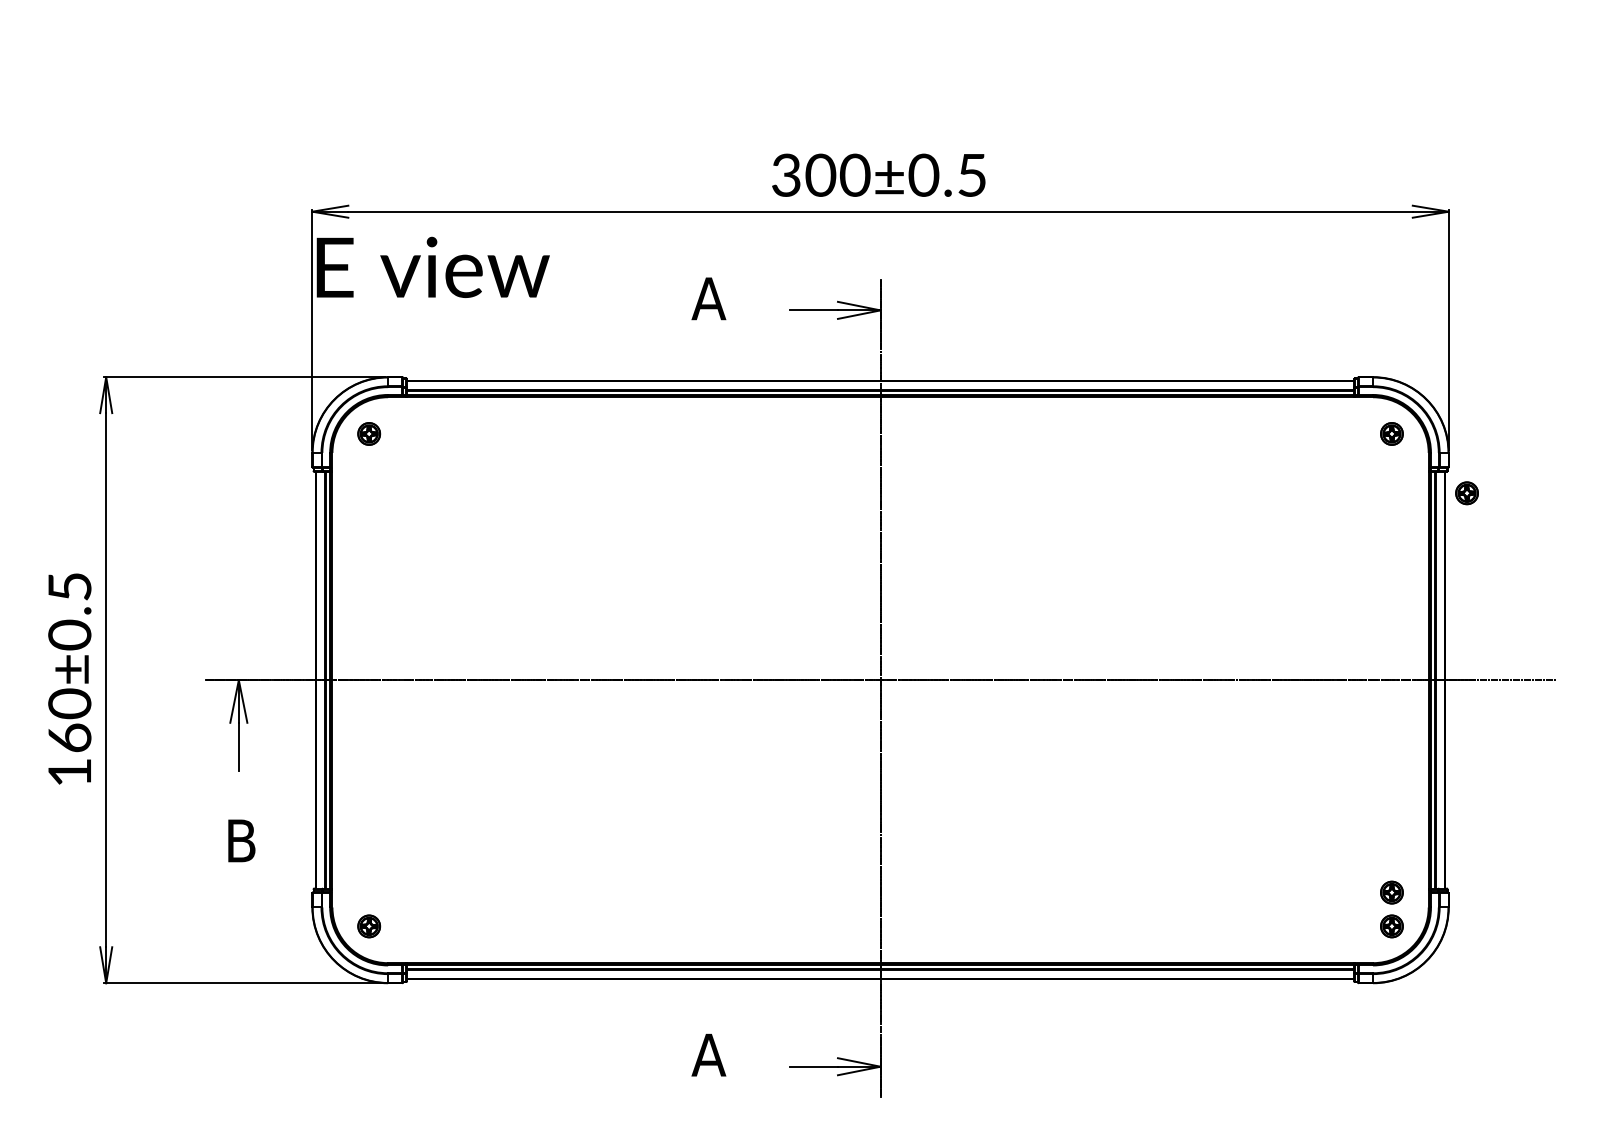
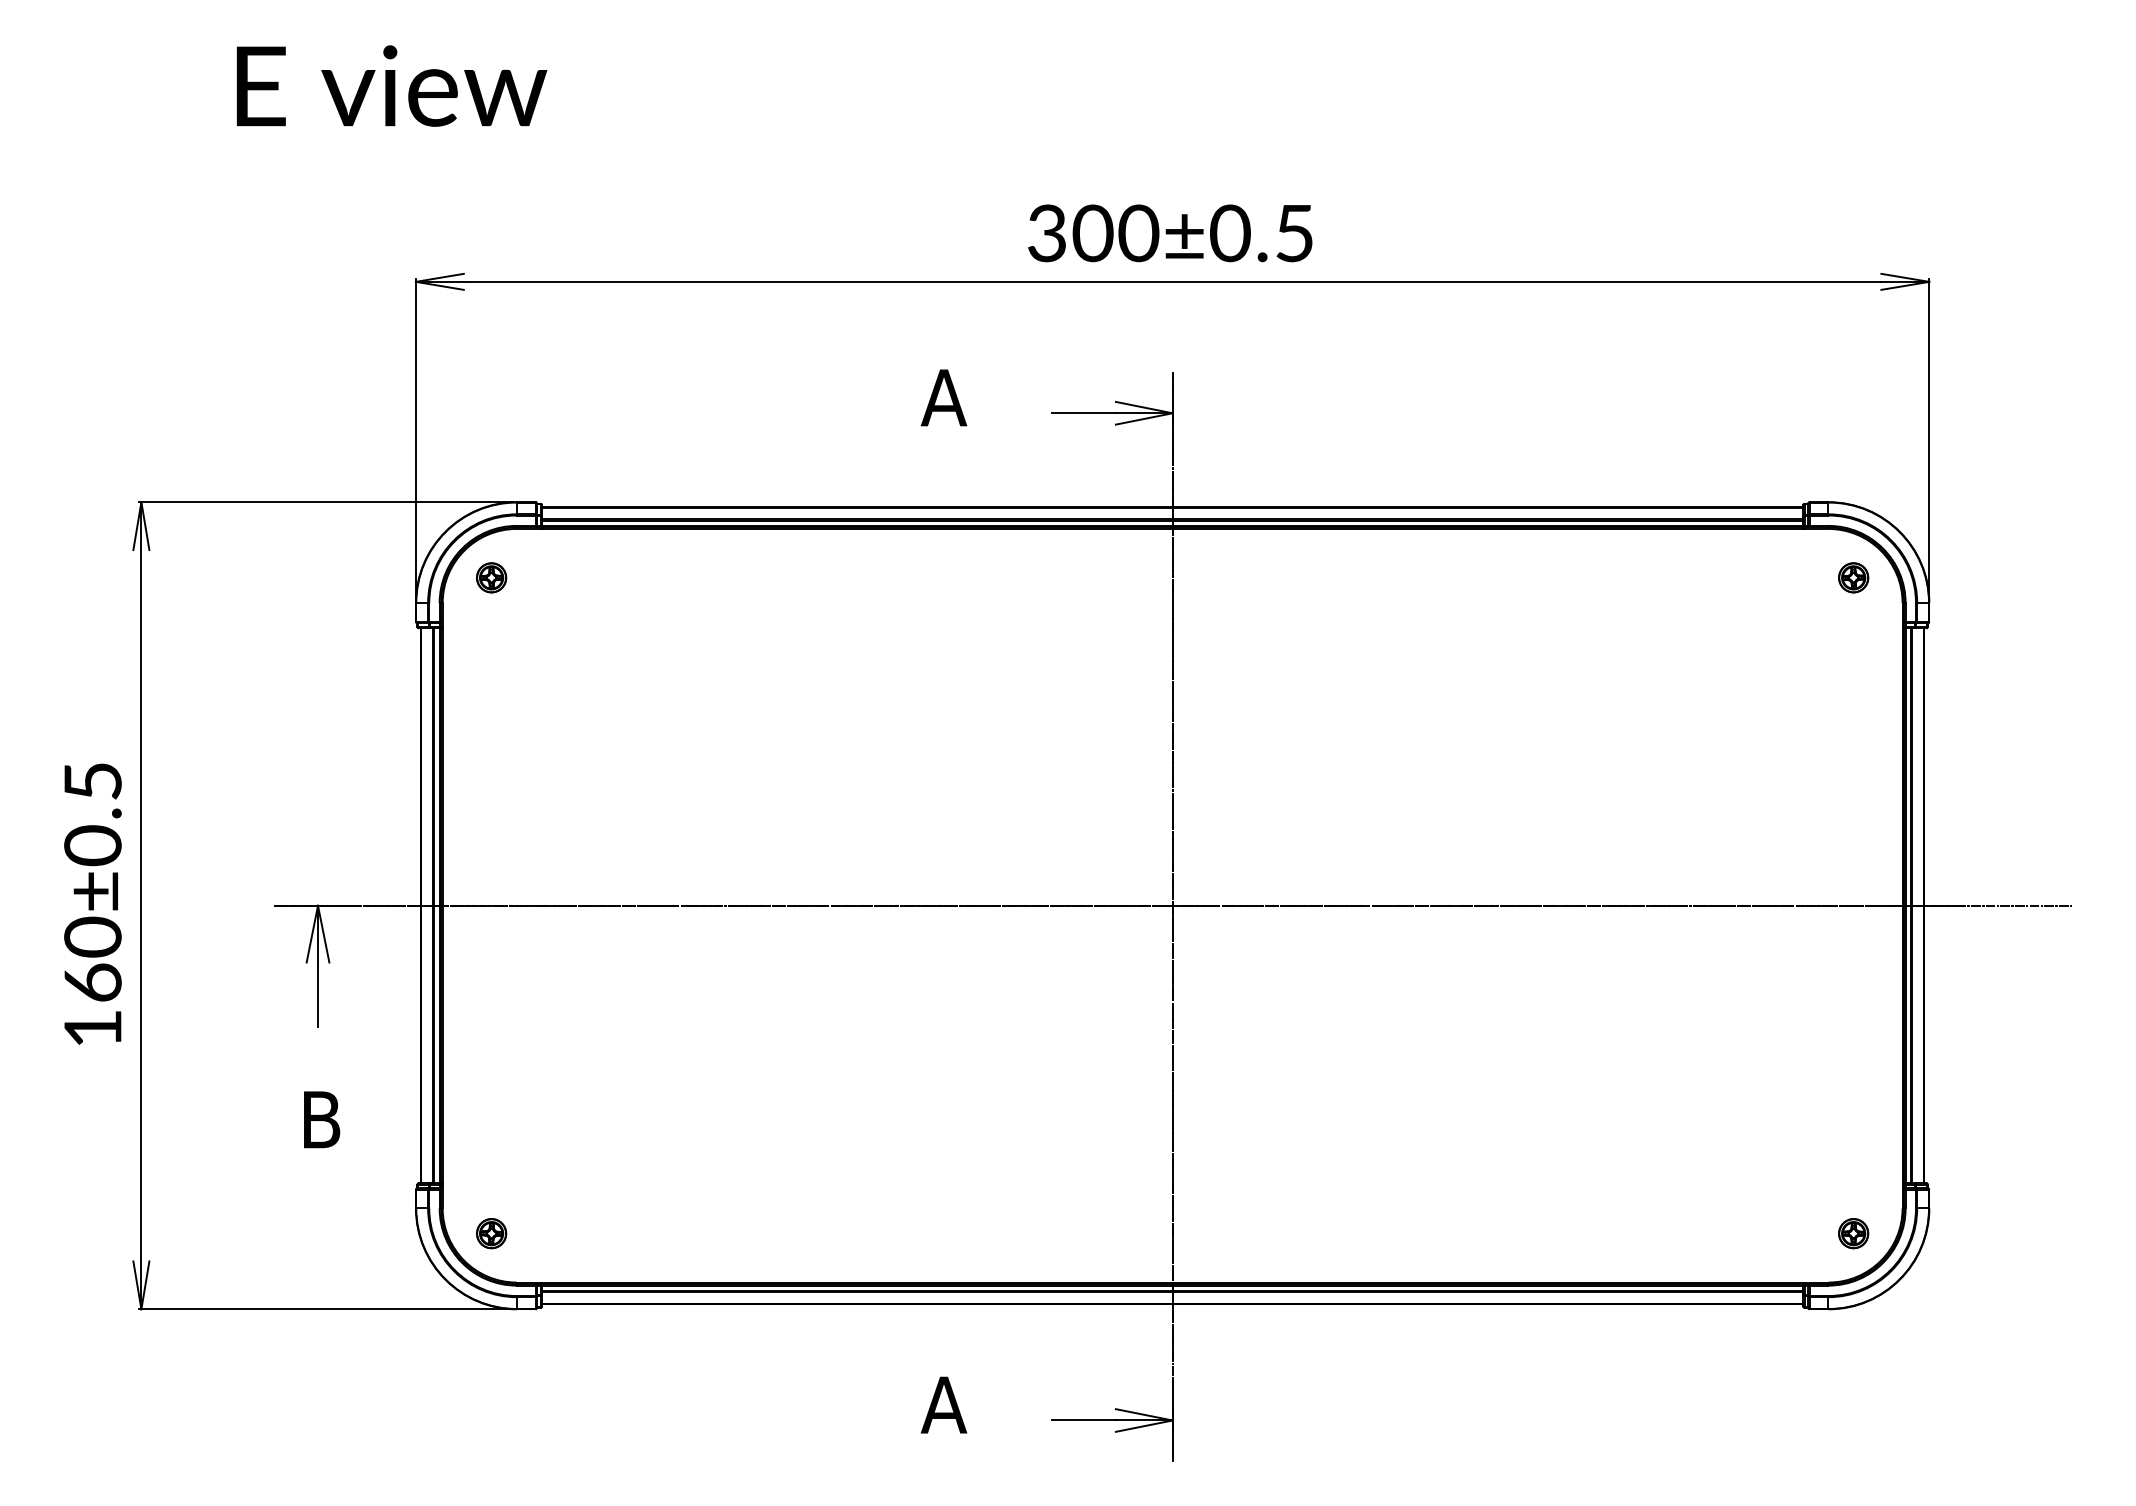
text: (433, 267) -> (392, 85), moved
part: (1466, 493) -> (1953, 656), removed
part: (1391, 892) -> (1853, 1188), removed

